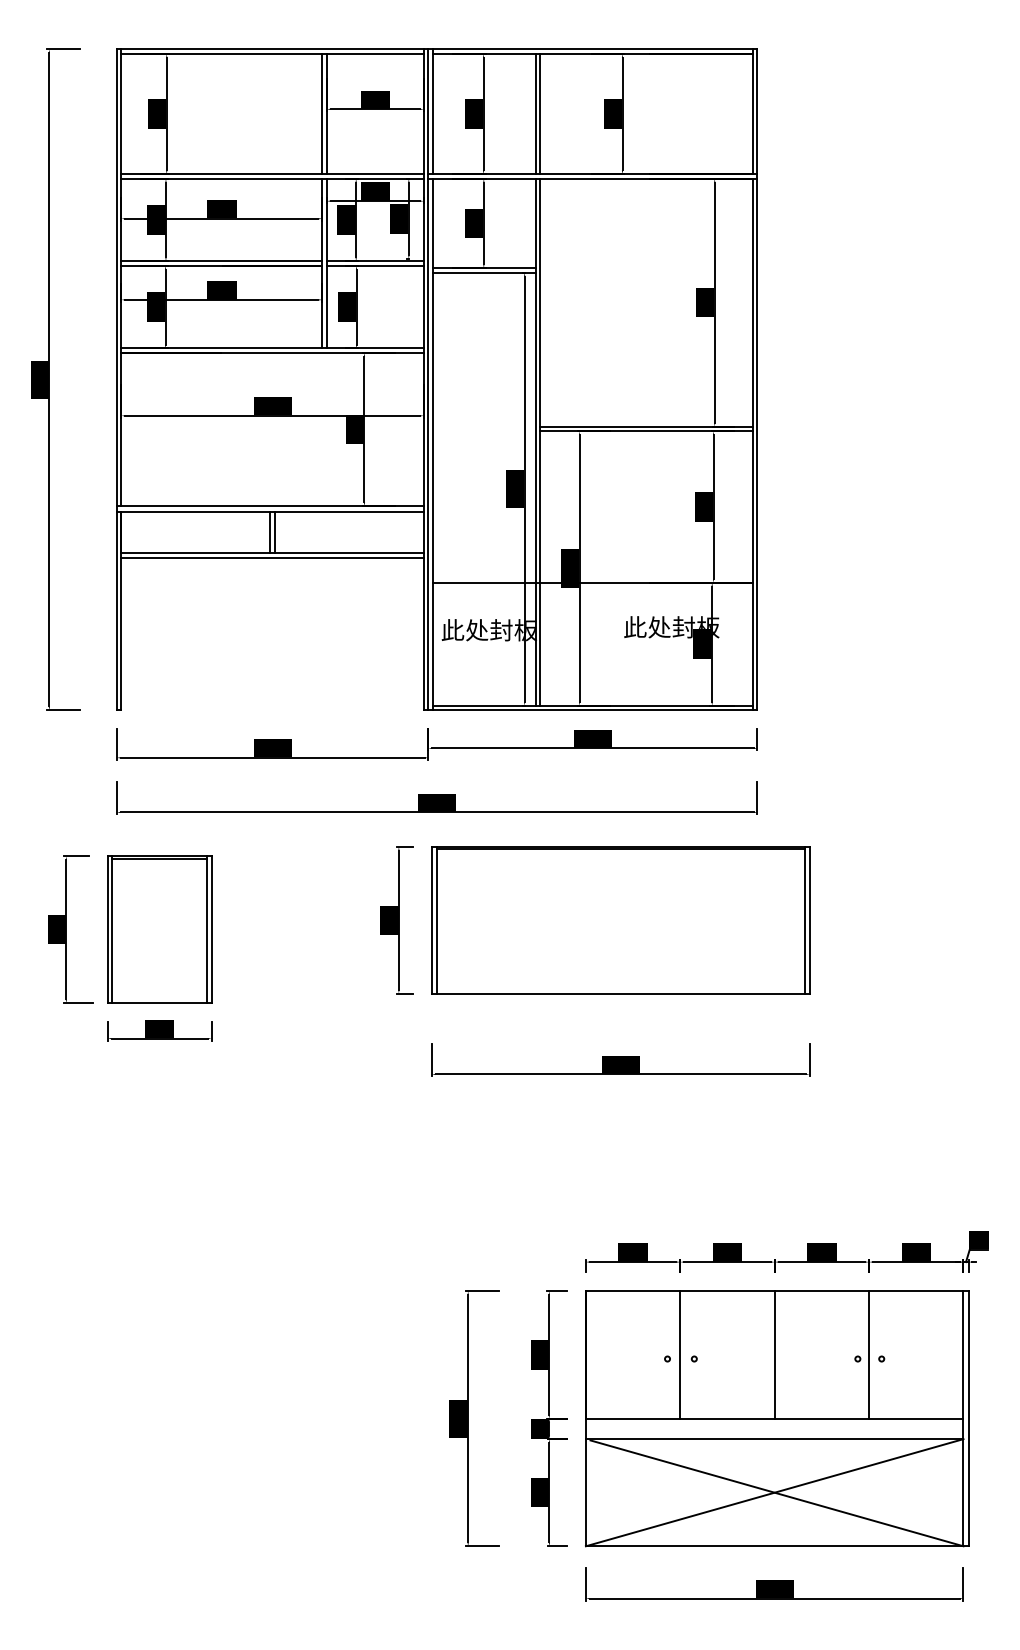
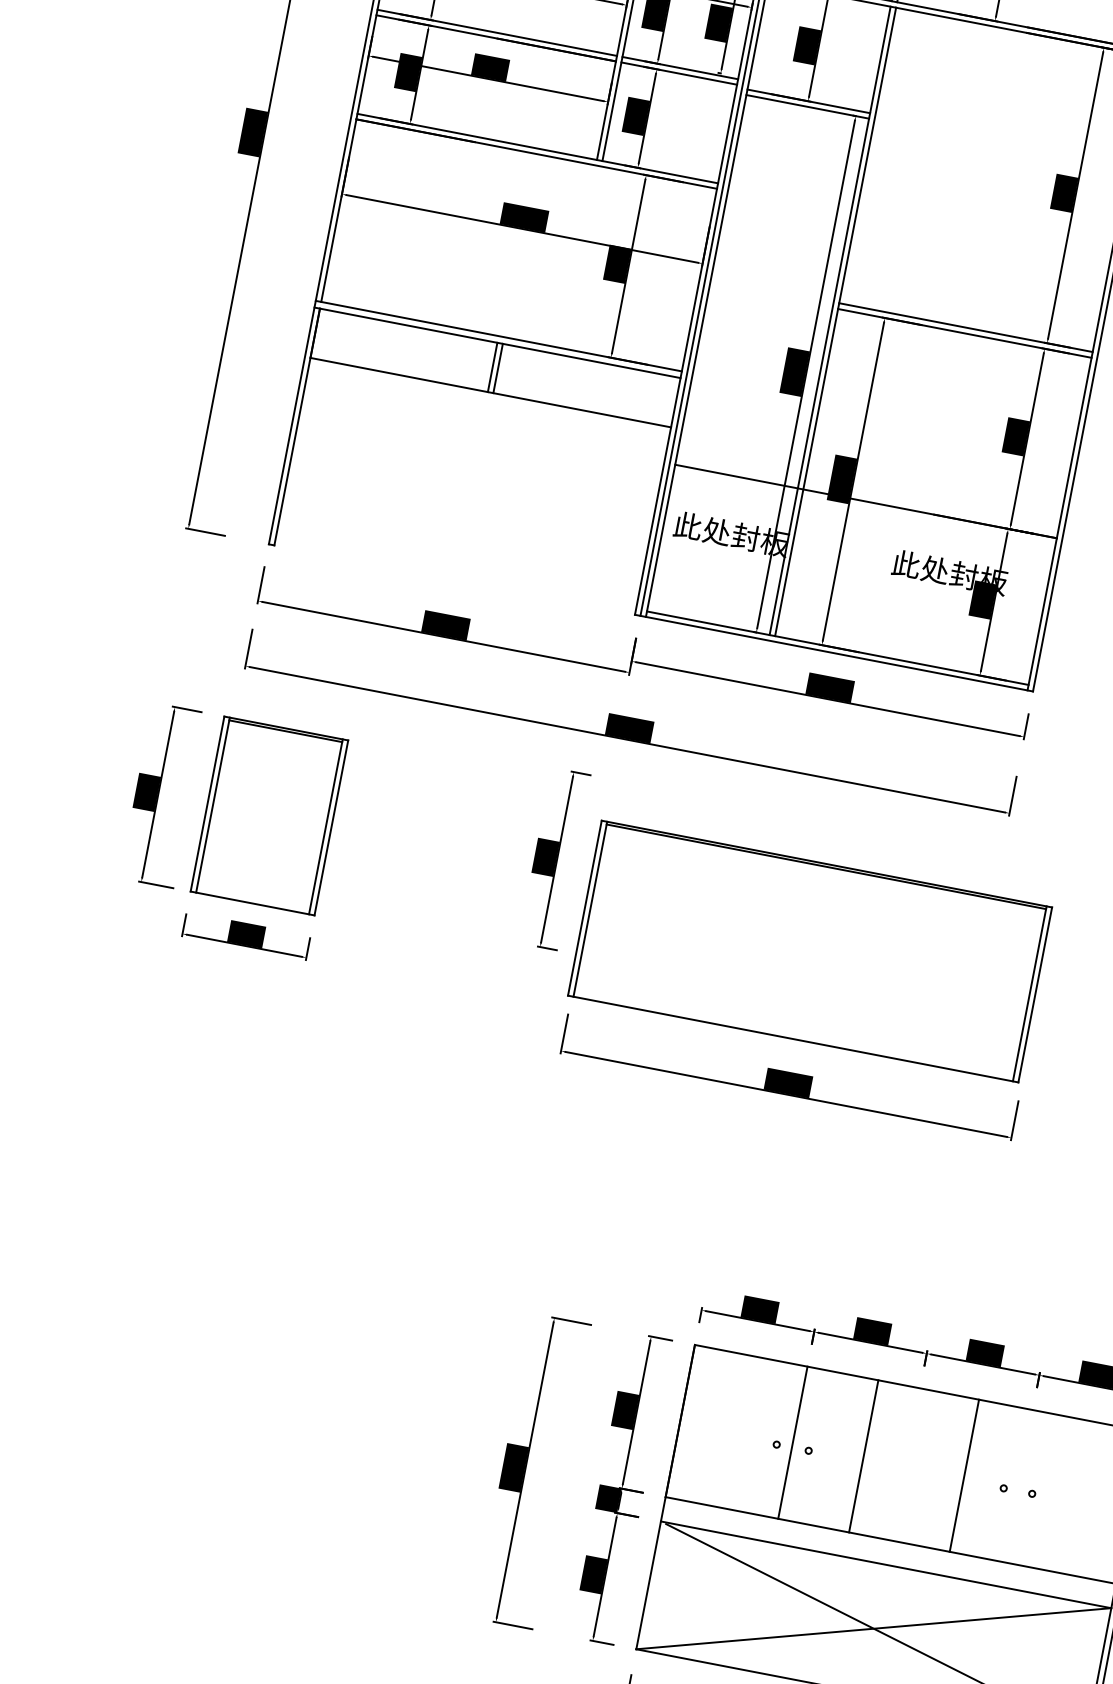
line: (272, 557) -> (489, 397), removed
part: (620, 920) -> (809, 951), moved
line: (774, 1354) -> (863, 1455), moved
line: (869, 1354) -> (964, 1475), moved

